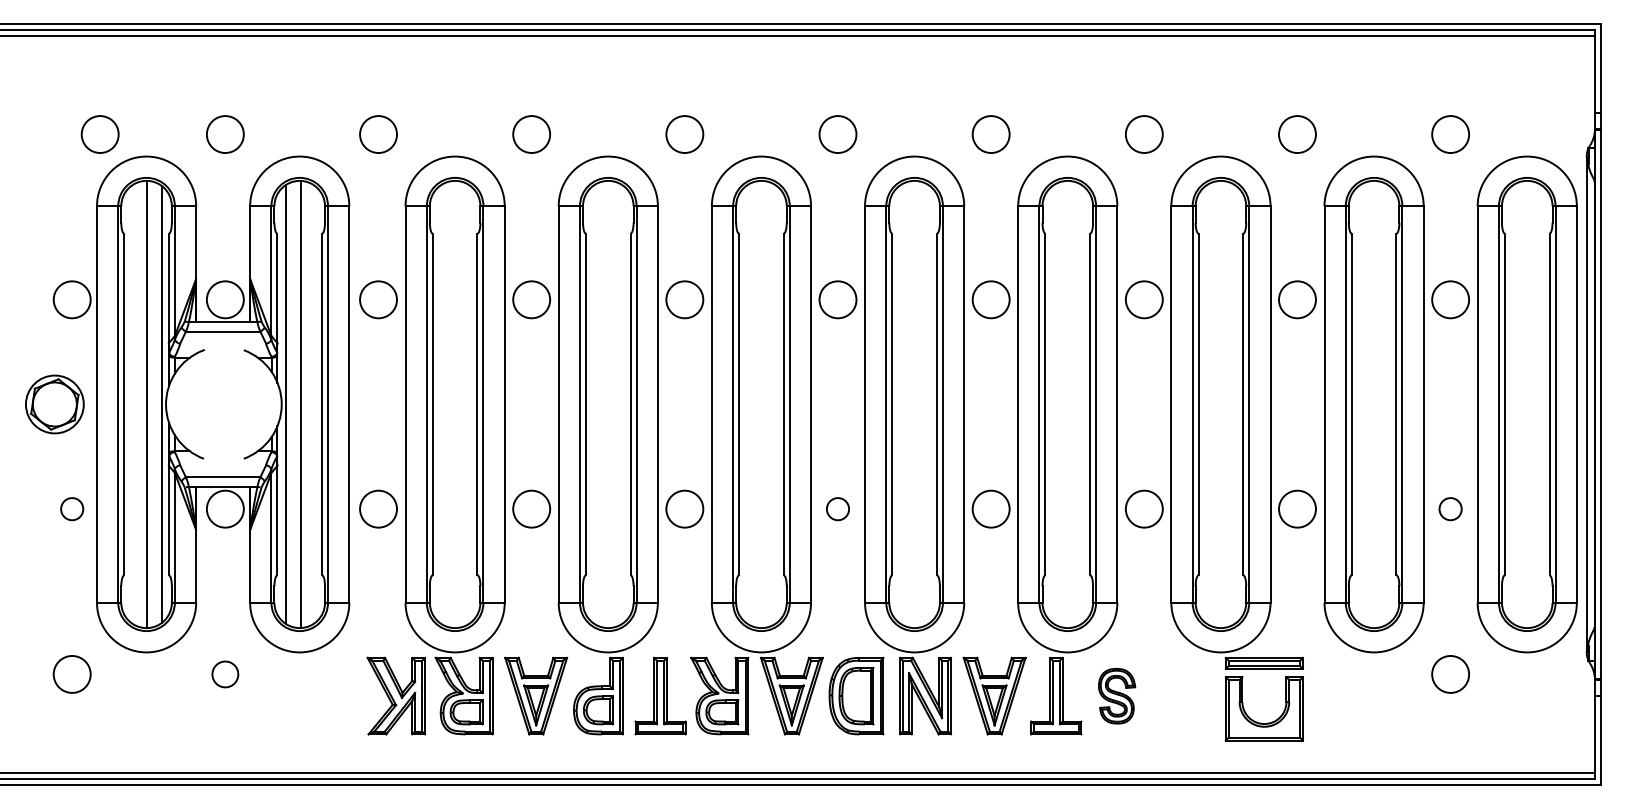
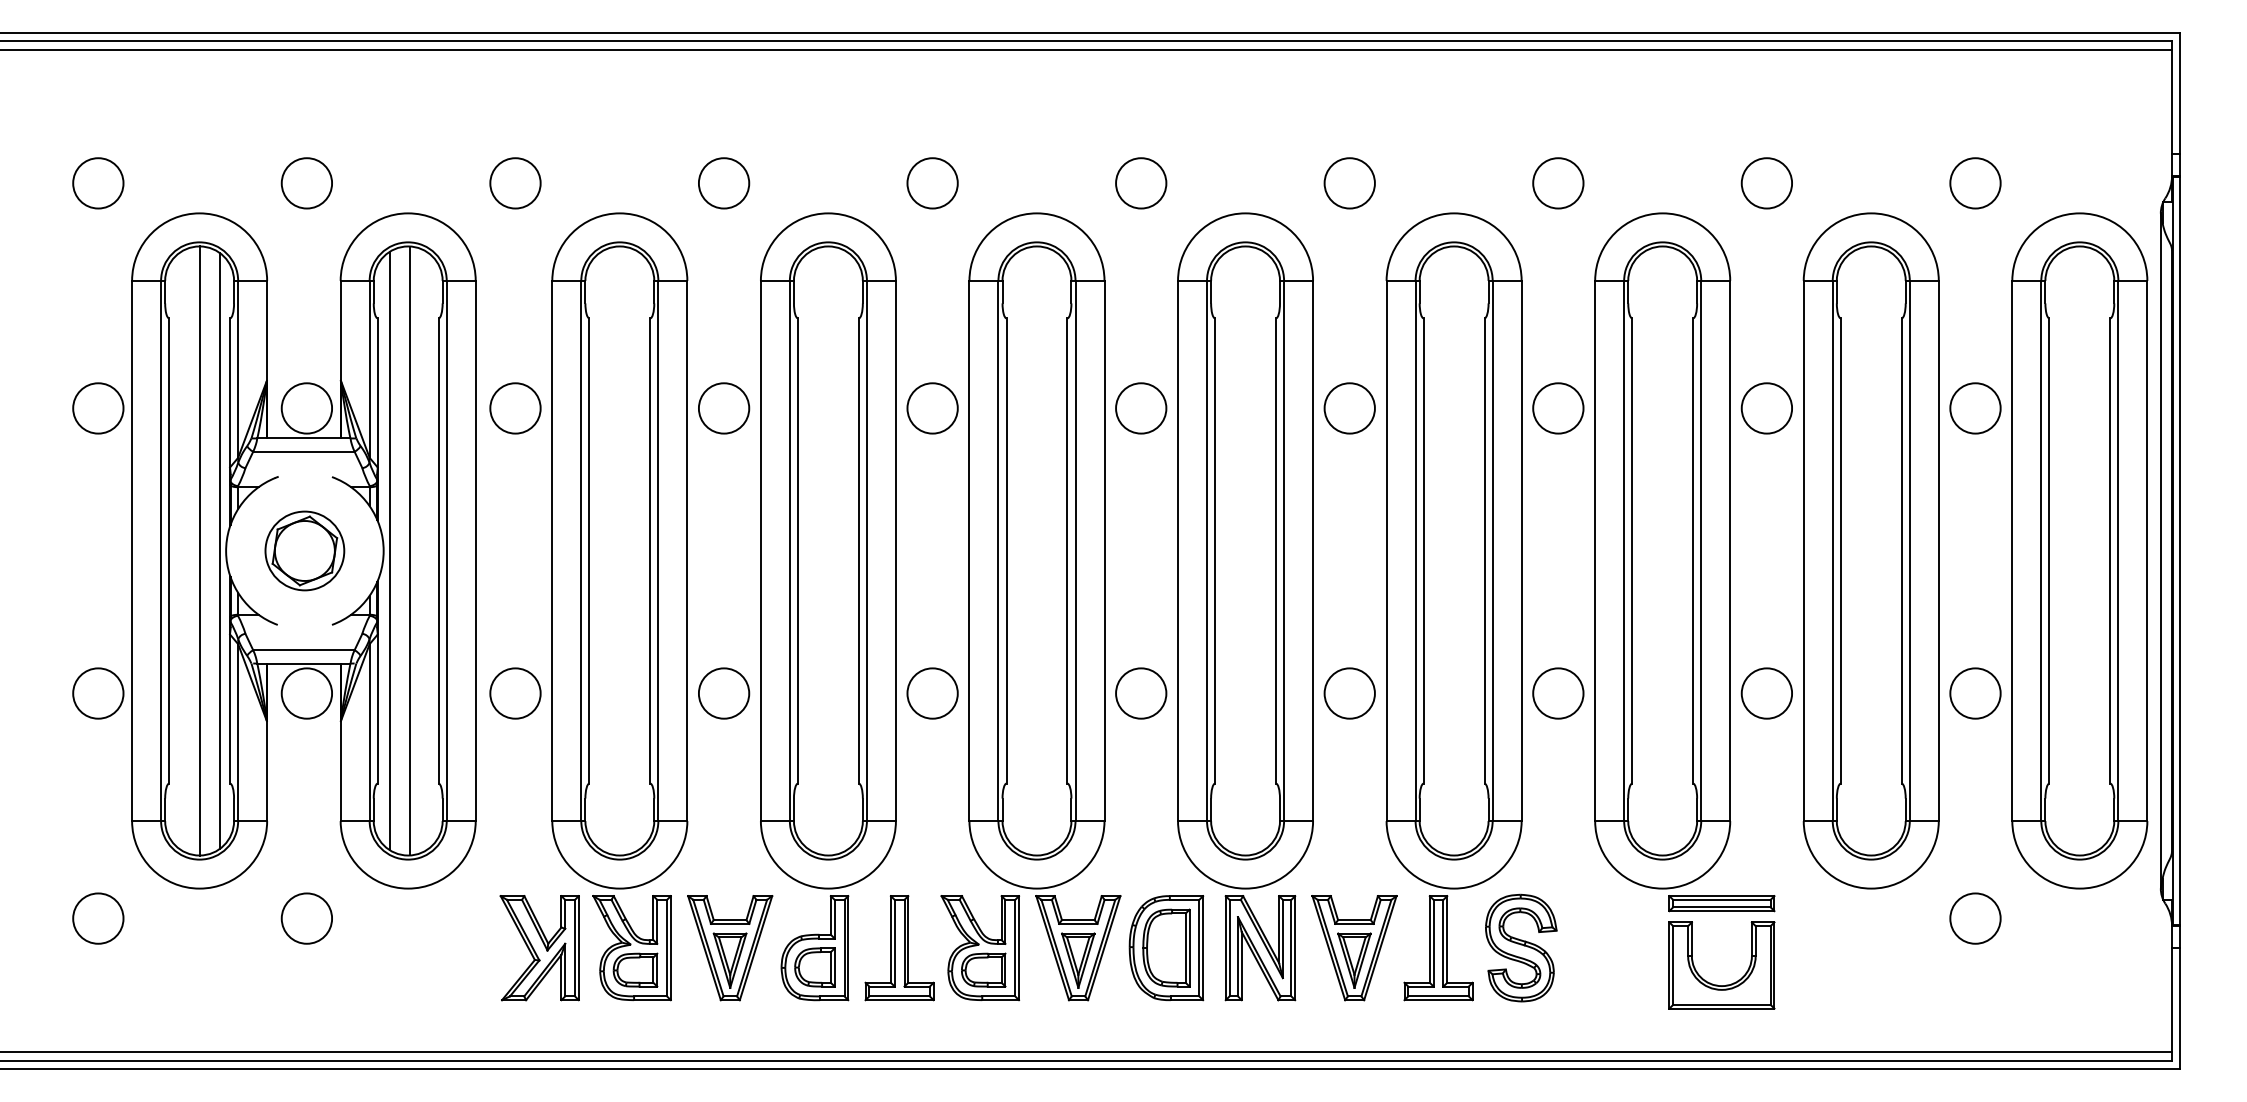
circle: (99, 134) -> (97, 183), moved
part: (54, 404) -> (304, 551), moved
circle: (71, 508) -> (97, 692), size x1.67
circle: (837, 508) -> (1140, 692), size x1.67
circle: (1450, 508) -> (1975, 692), size x1.67
circle: (224, 673) -> (305, 917), size x1.43
part: (1116, 696) -> (1520, 948), size x1.43

